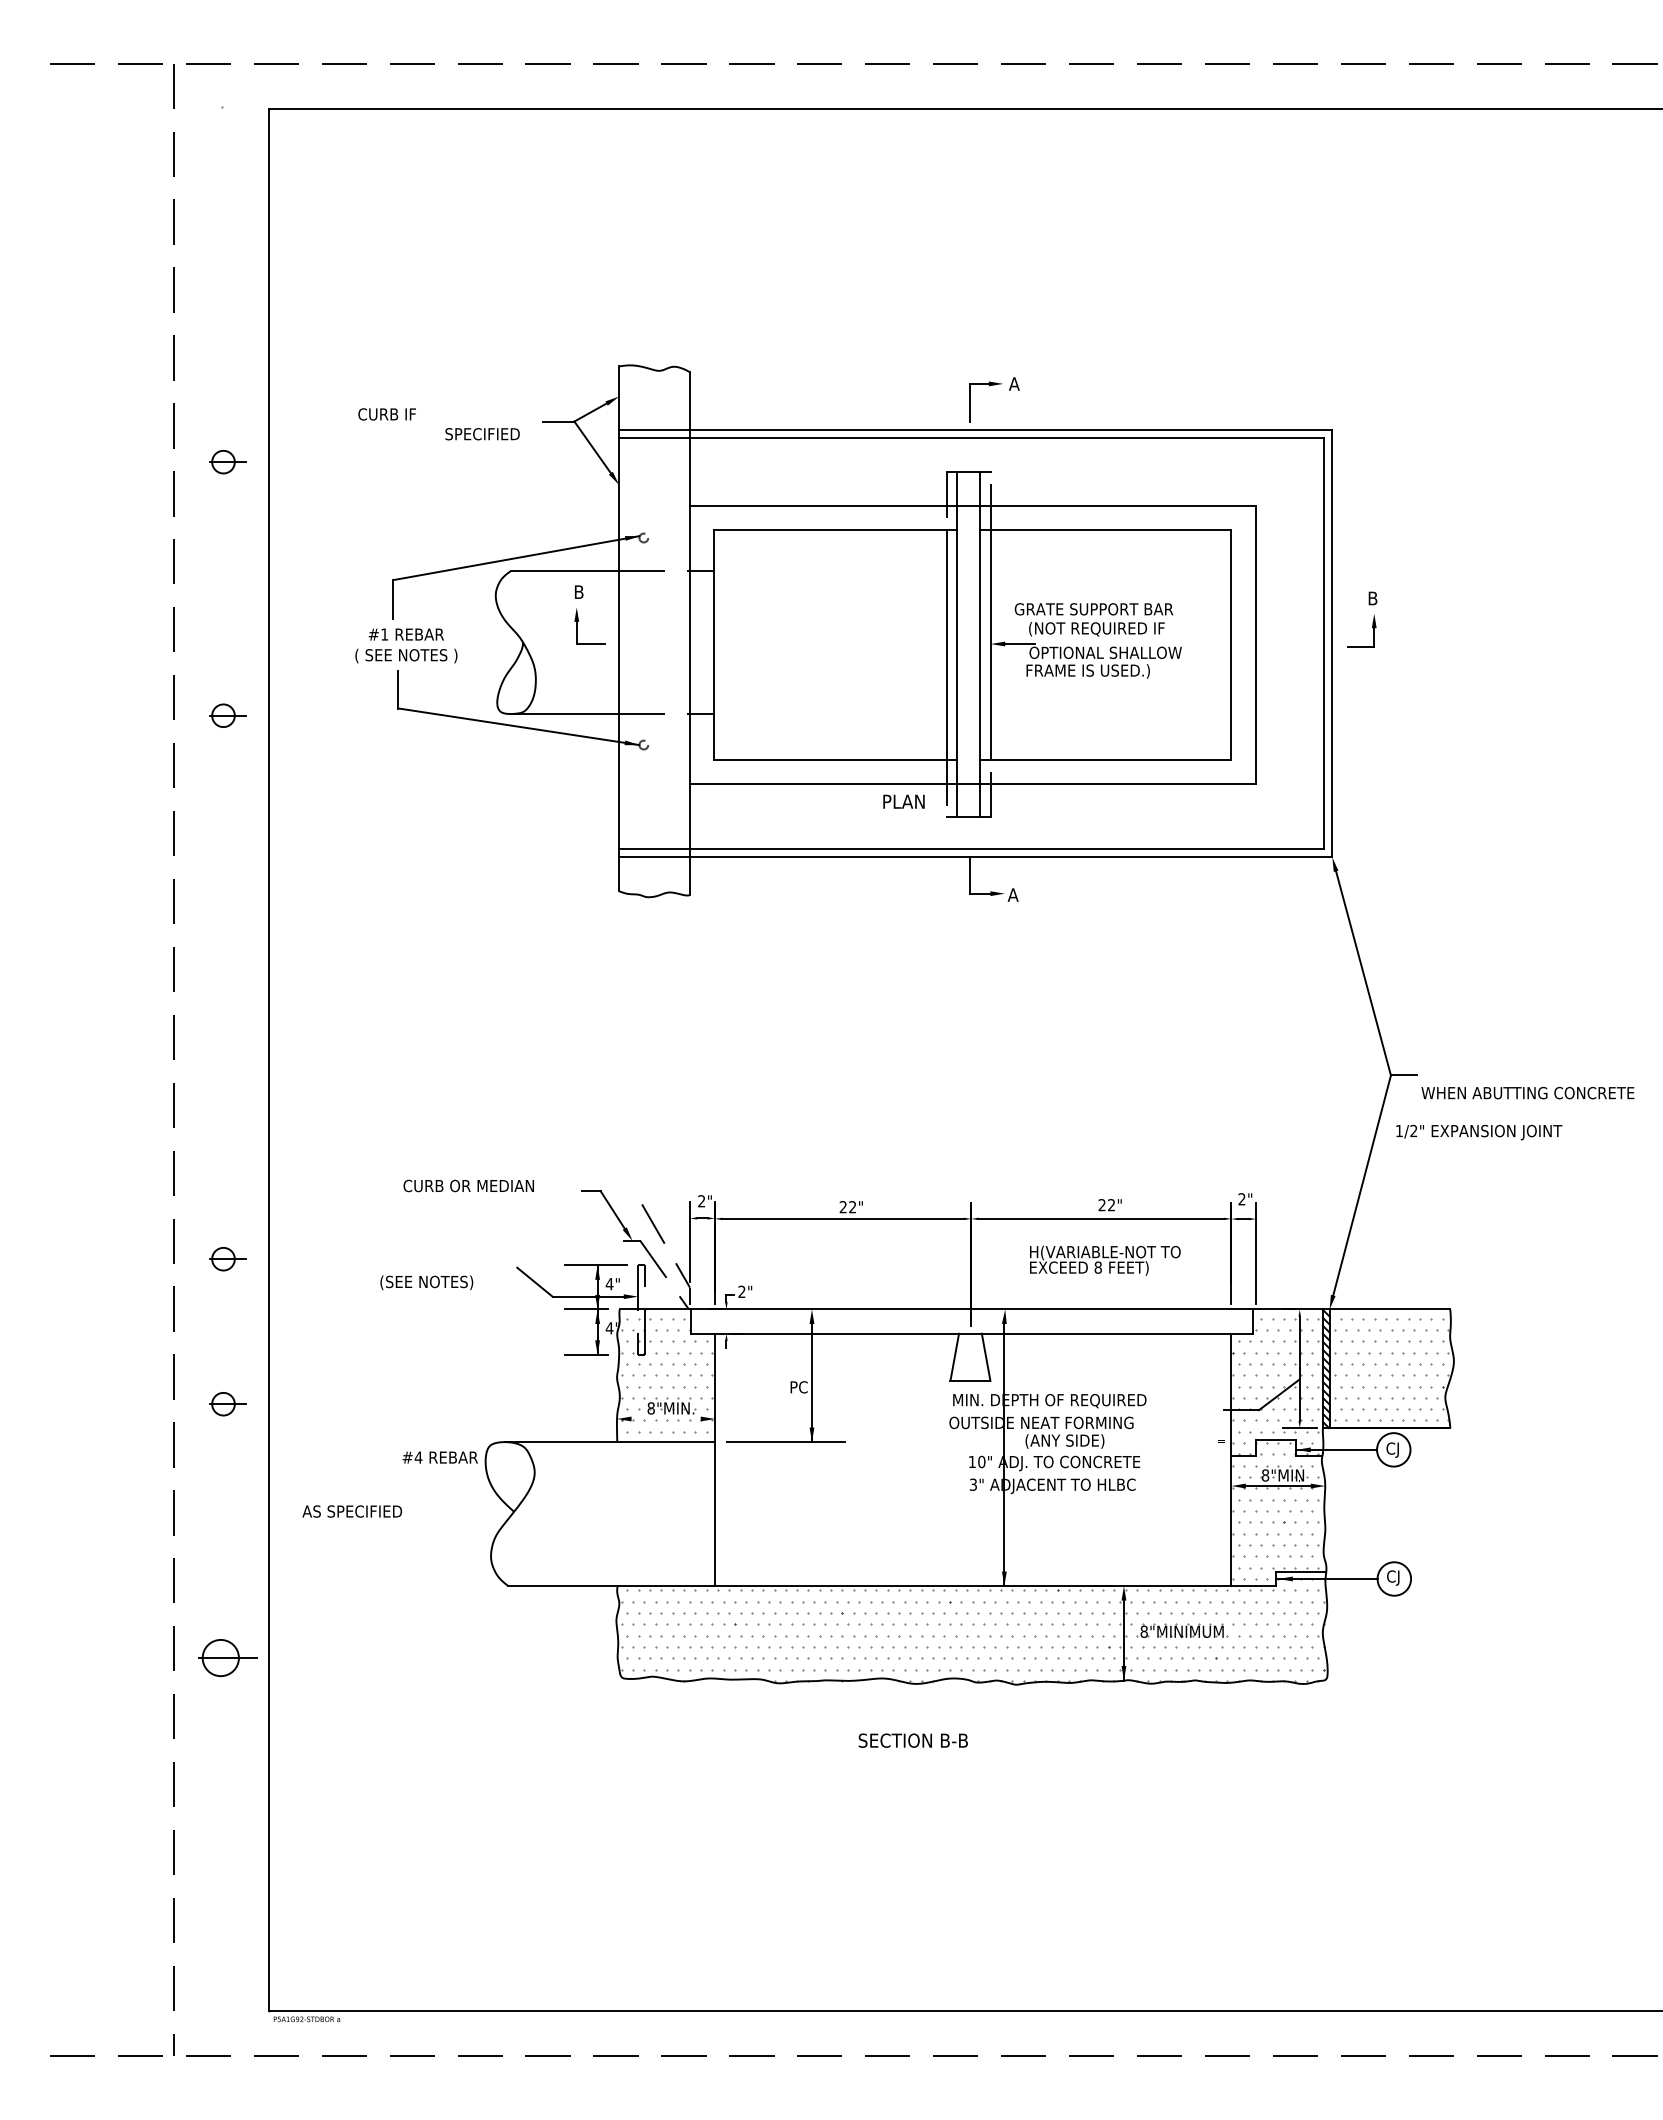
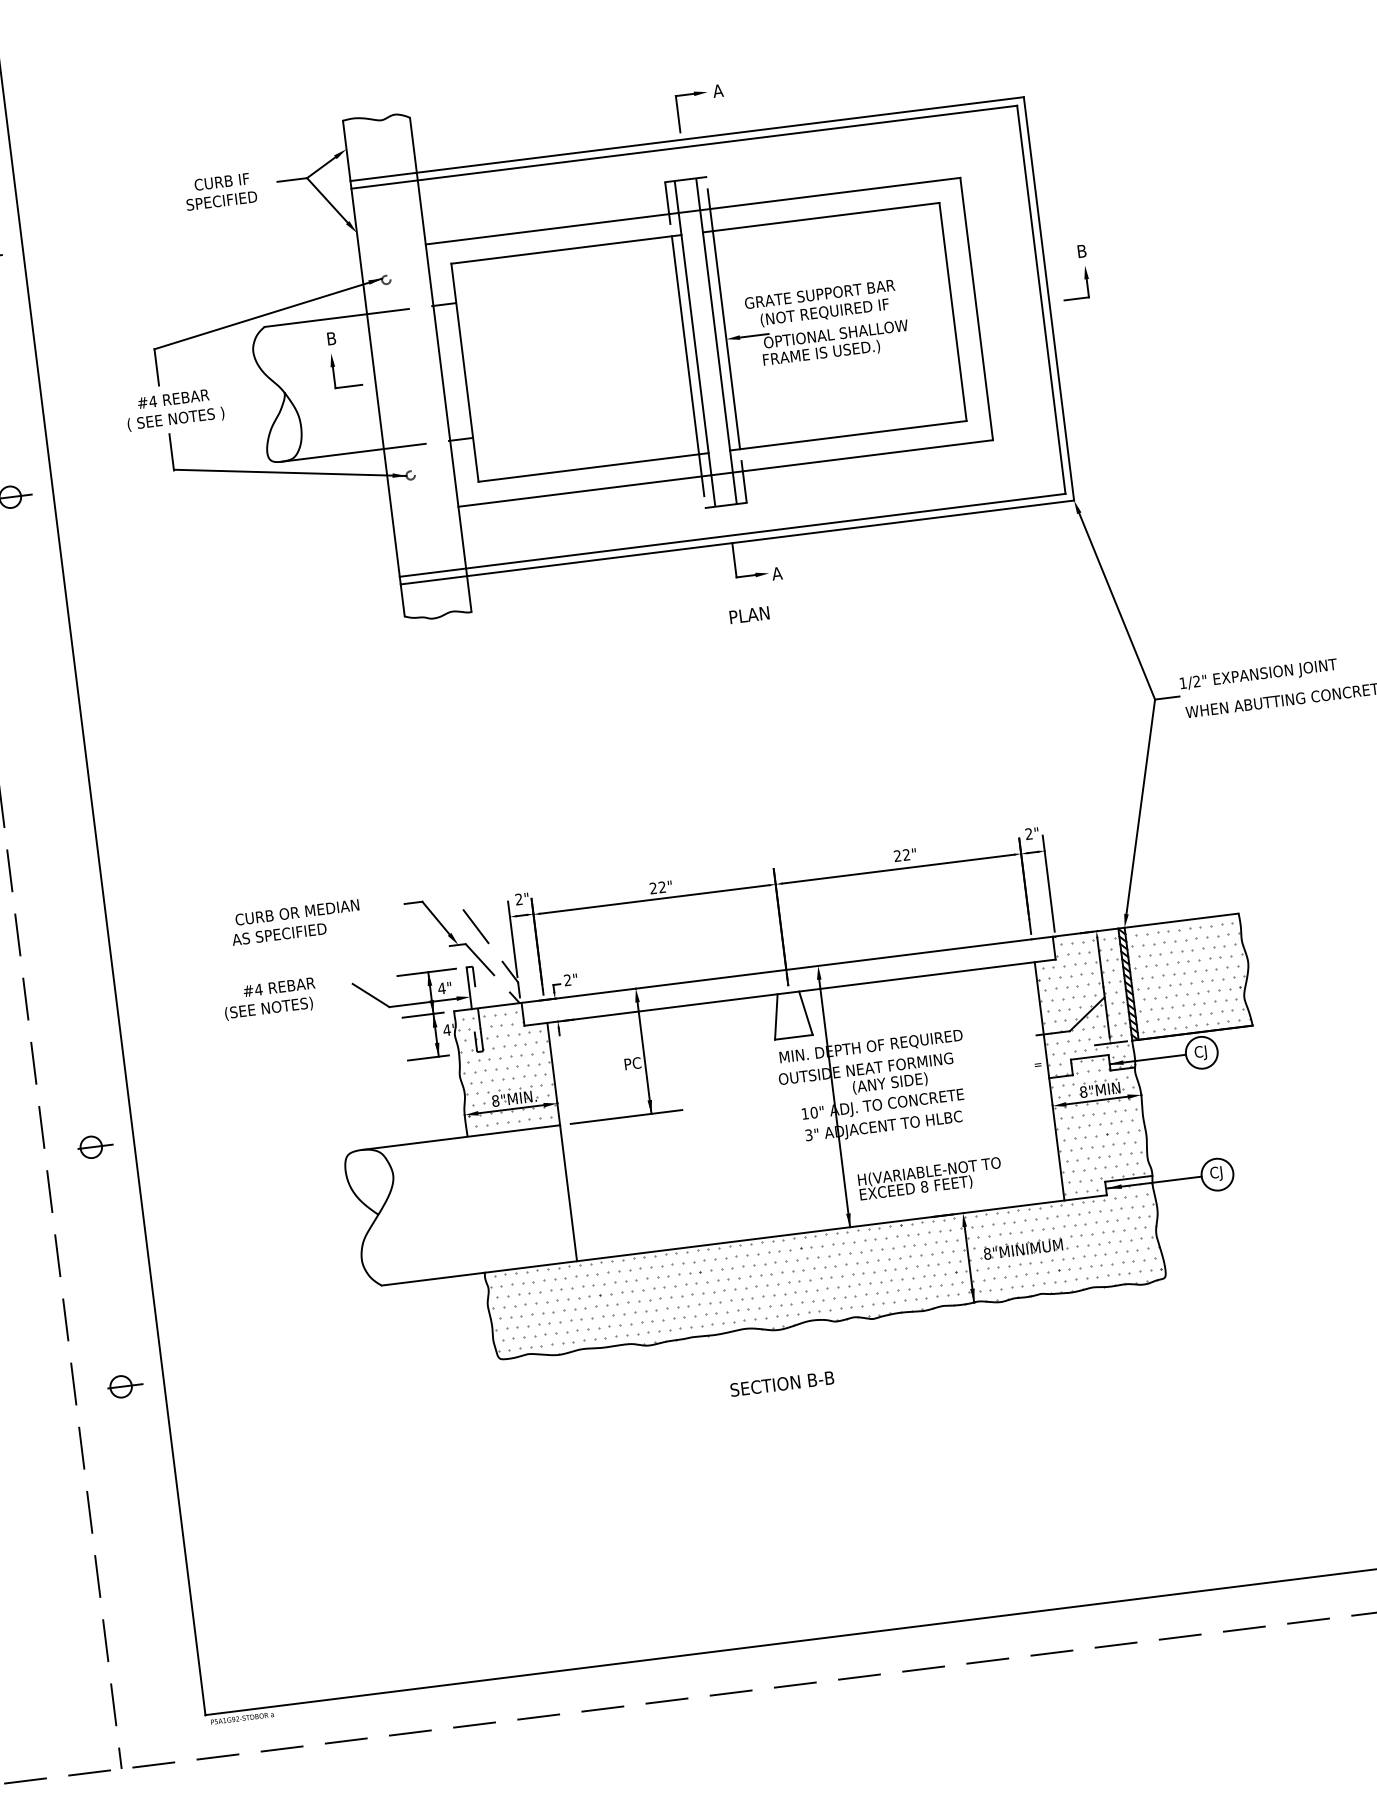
text: (386, 414) -> (221, 182), moved
text: (384, 634) -> (152, 401), #1 -> #4
text: (903, 801) -> (749, 614), moved
text: (1479, 1132) -> (1259, 675), moved
part: (227, 1259) -> (78, 1010), removed
text: (1105, 1260) -> (930, 1179), moved
line: (665, 1419) -> (510, 1109), added
text: (439, 1457) -> (278, 987), moved
text: (352, 1511) -> (279, 934), moved
part: (227, 1657) -> (124, 1386), size x0.62

